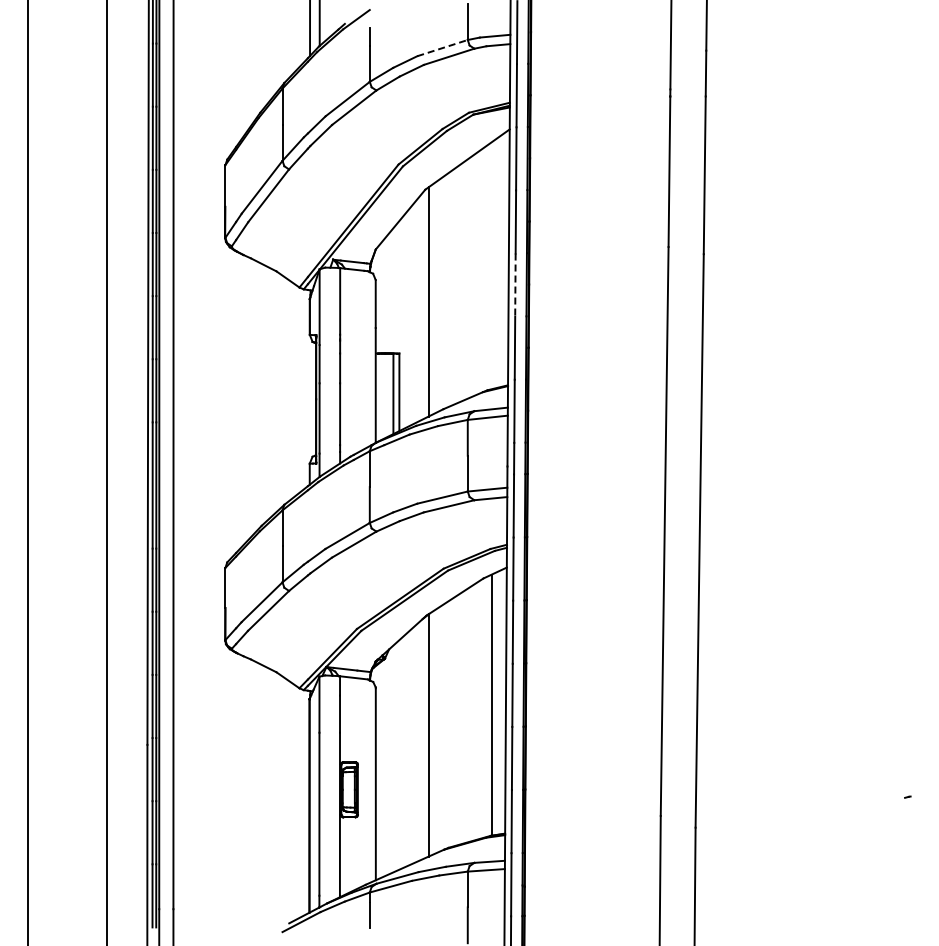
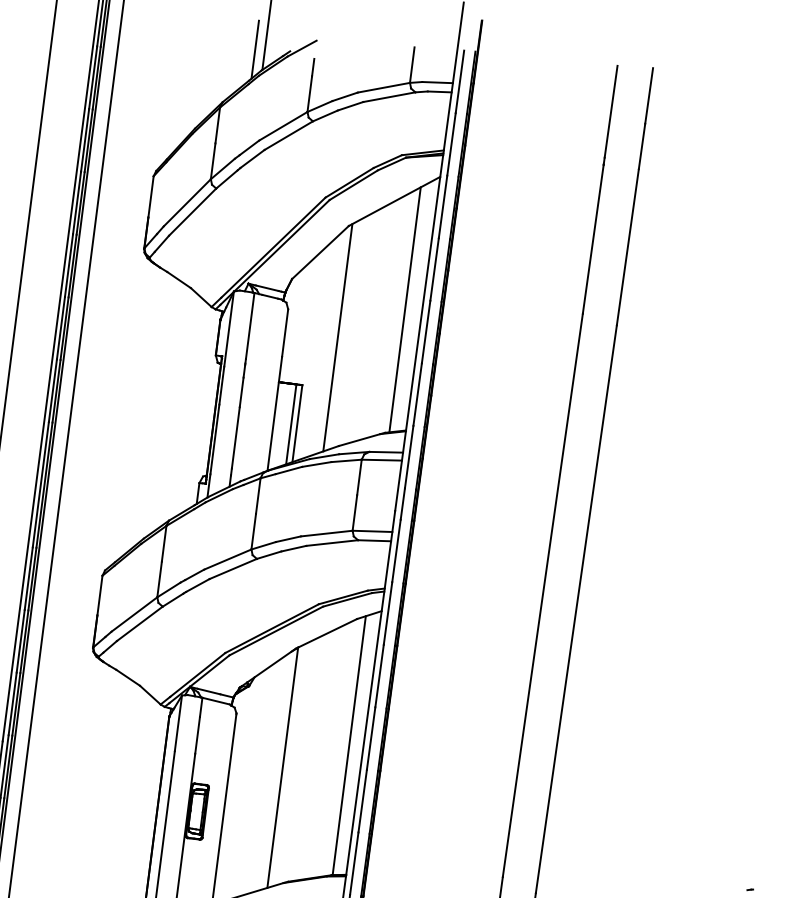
line: (442, 48) -> (383, 88), dashed -> solid
line: (491, 265) -> (404, 309), added
line: (515, 285) -> (426, 332), dashed -> solid

